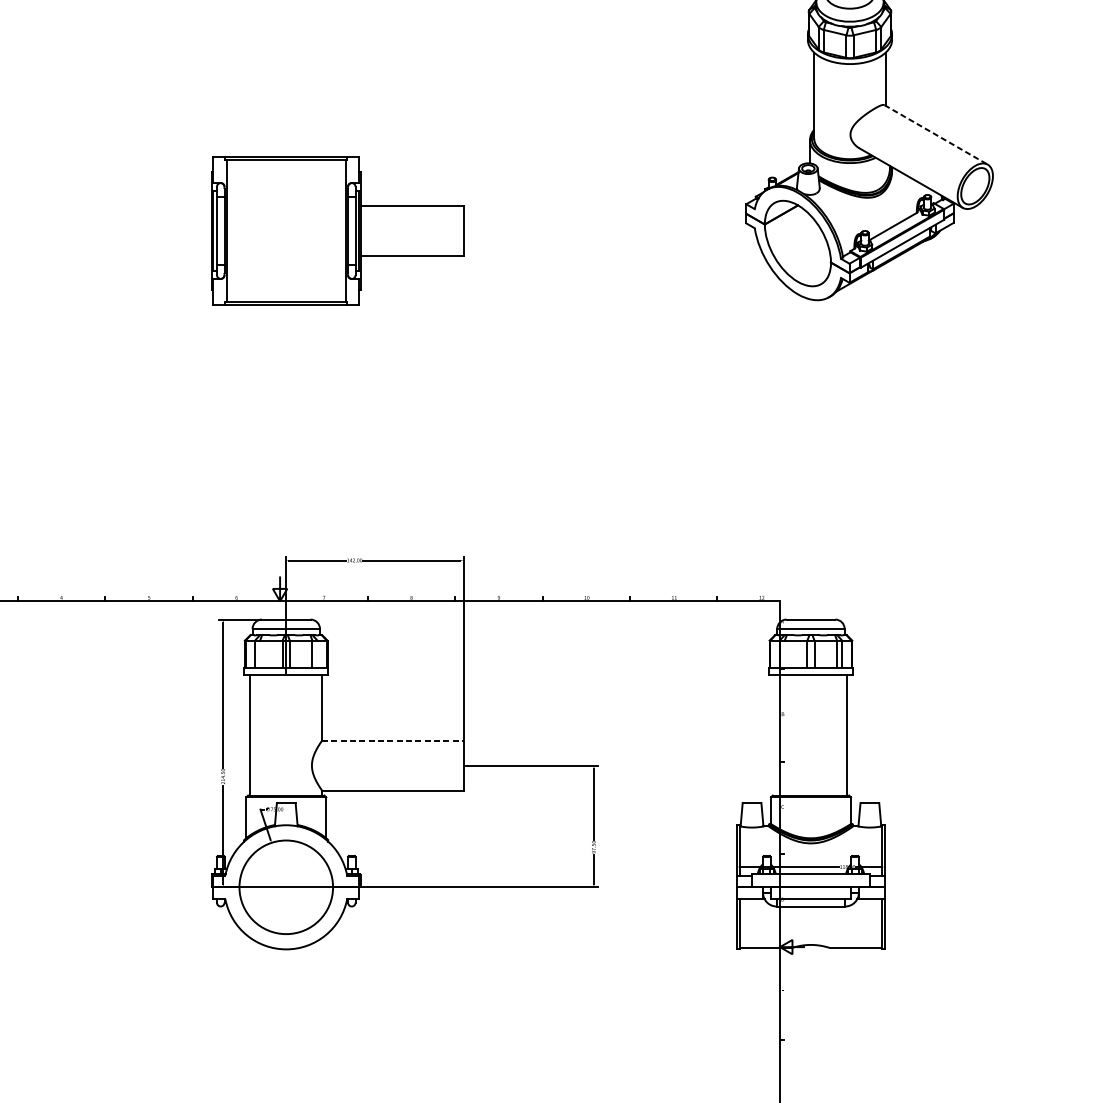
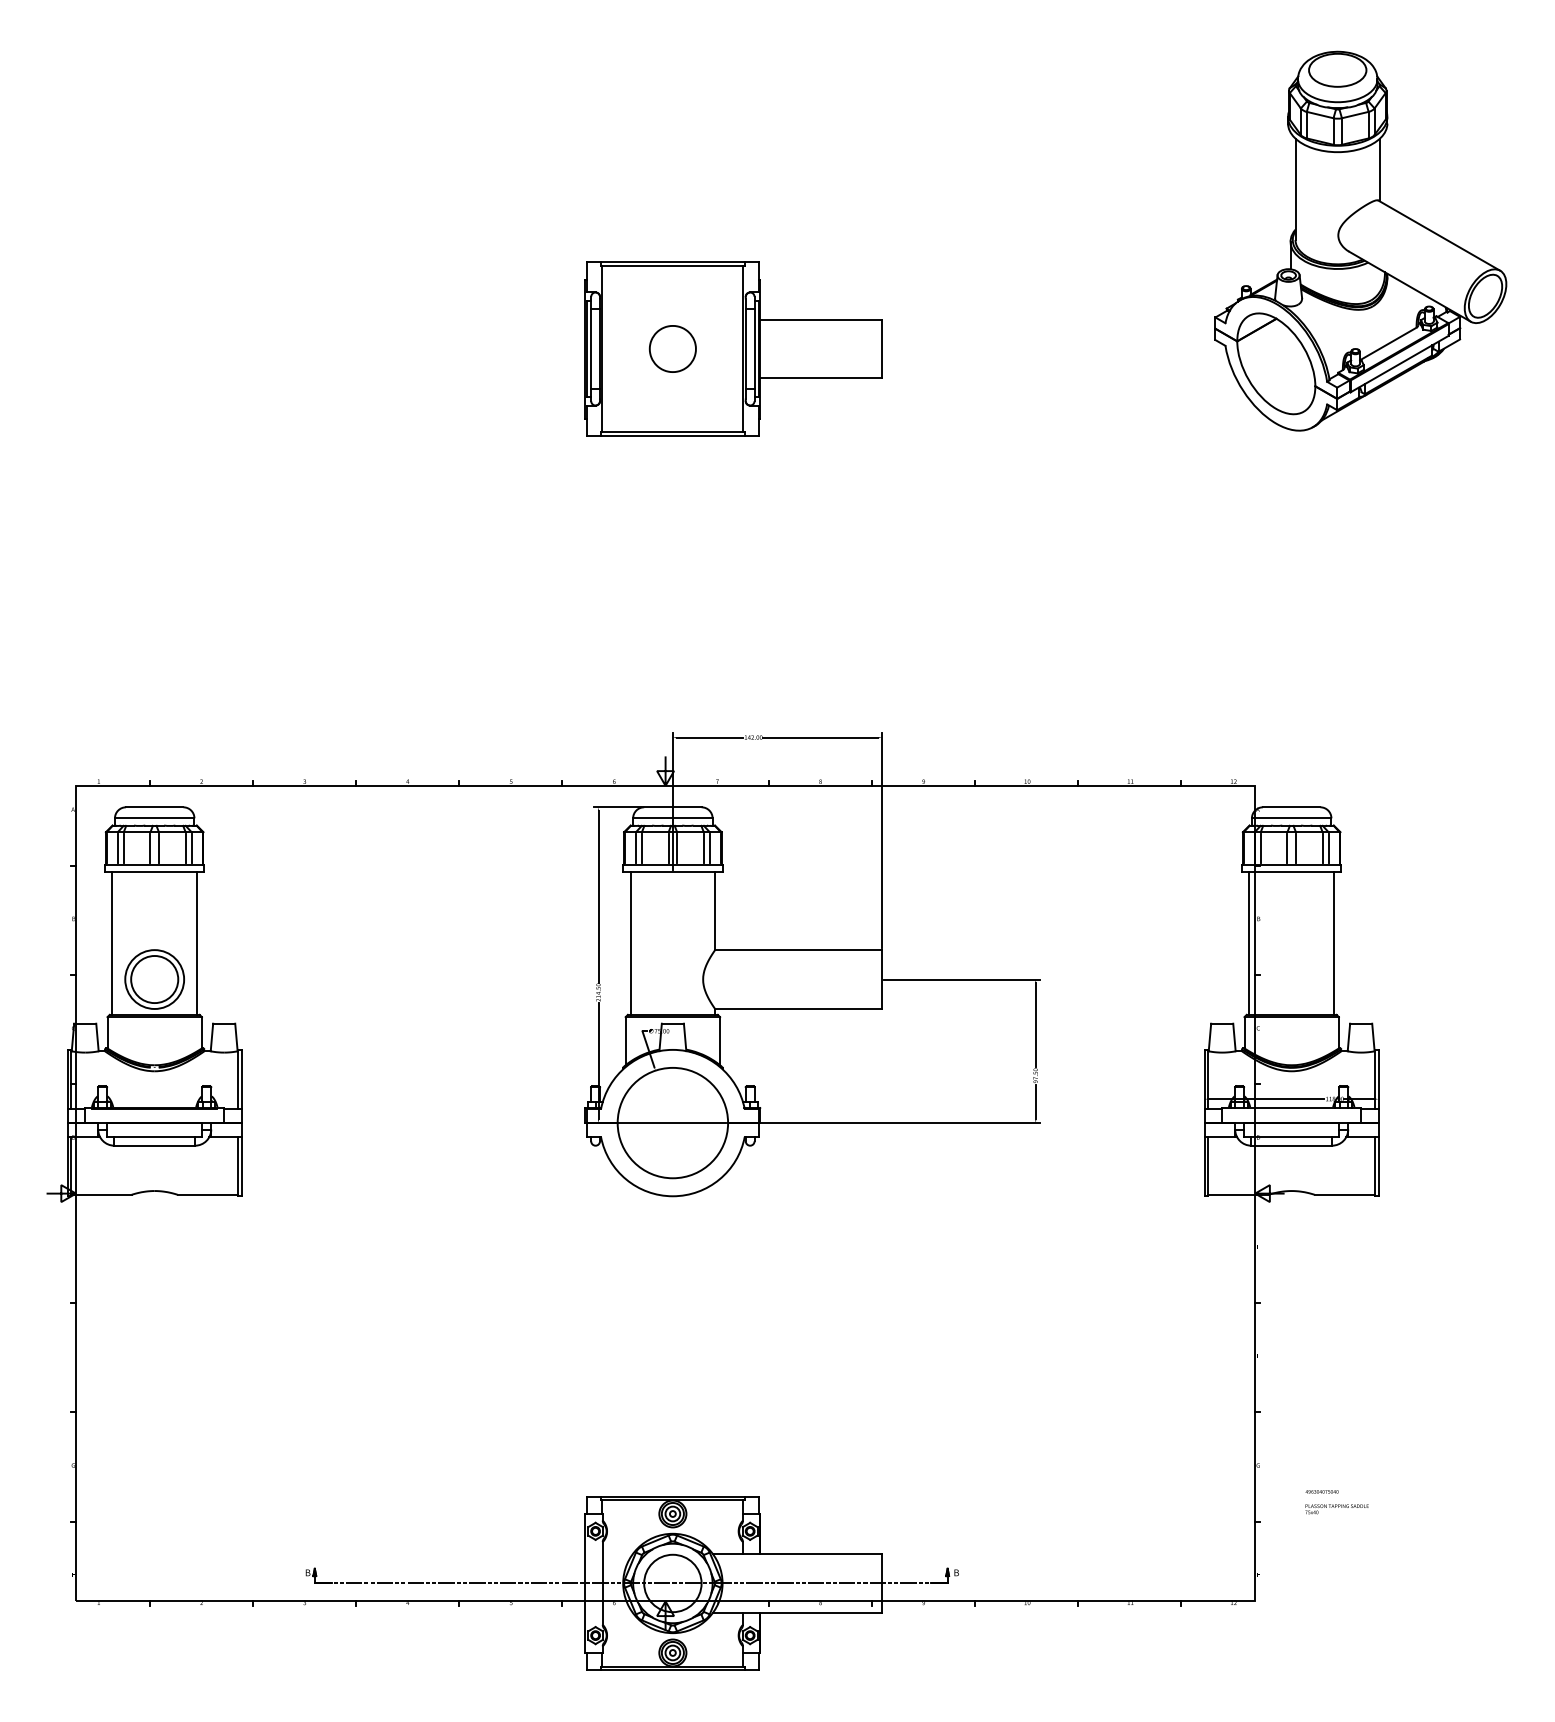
line: (936, 134) -> (1439, 235), dashed -> solid
part: (285, 230) -> (672, 348), added
line: (259, 654) -> (641, 848), added
line: (317, 654) -> (709, 848), added
line: (784, 654) -> (1260, 848), added
line: (775, 735) -> (1249, 943), added
line: (393, 740) -> (799, 950), dashed -> solid

